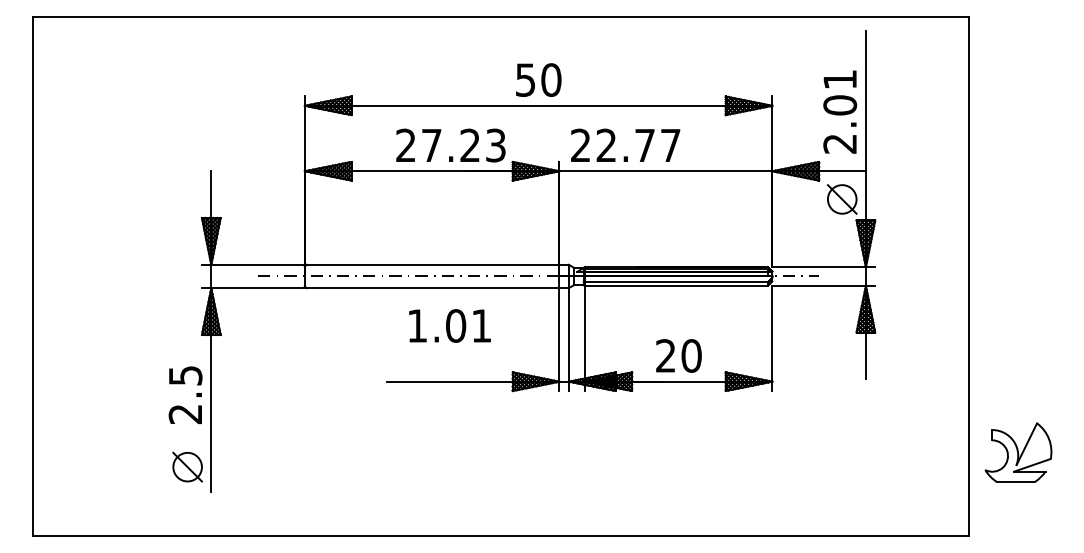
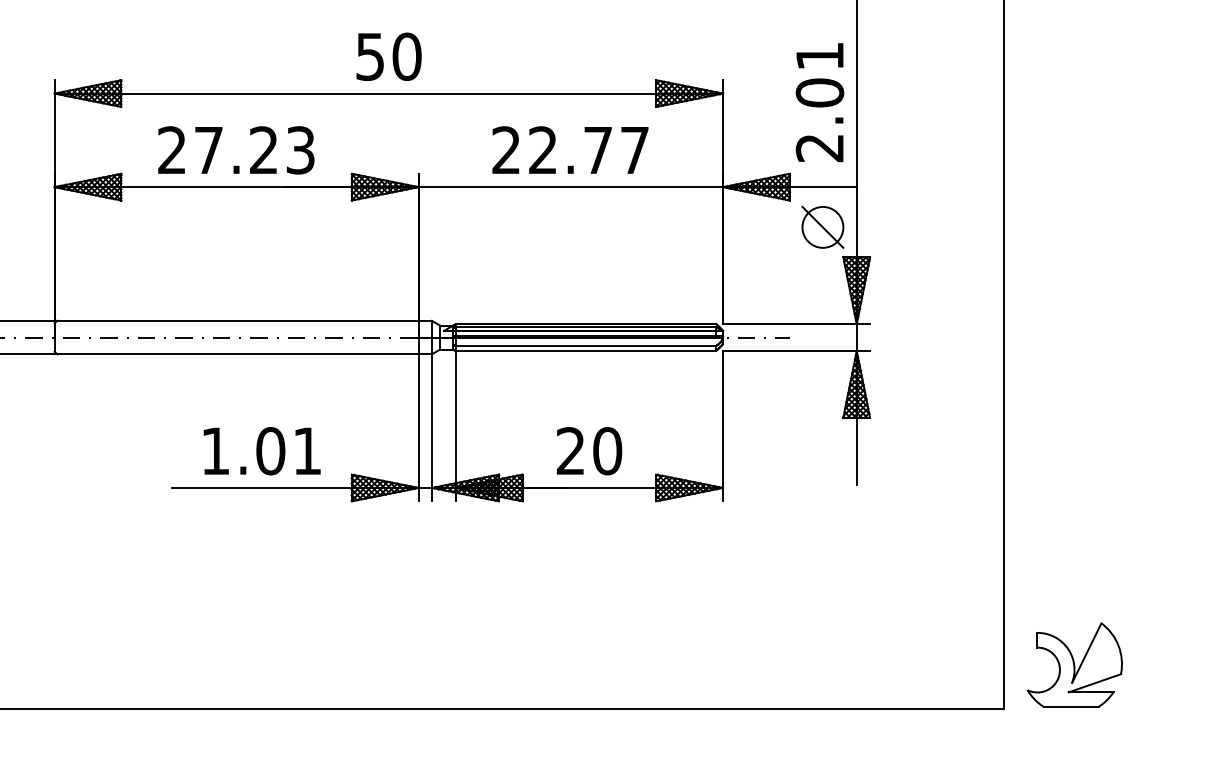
text: (625, 144) -> (570, 148), moved
text: (450, 145) -> (235, 150), moved
text: (449, 325) -> (261, 450), moved
part: (1018, 452) -> (1074, 664), moved

